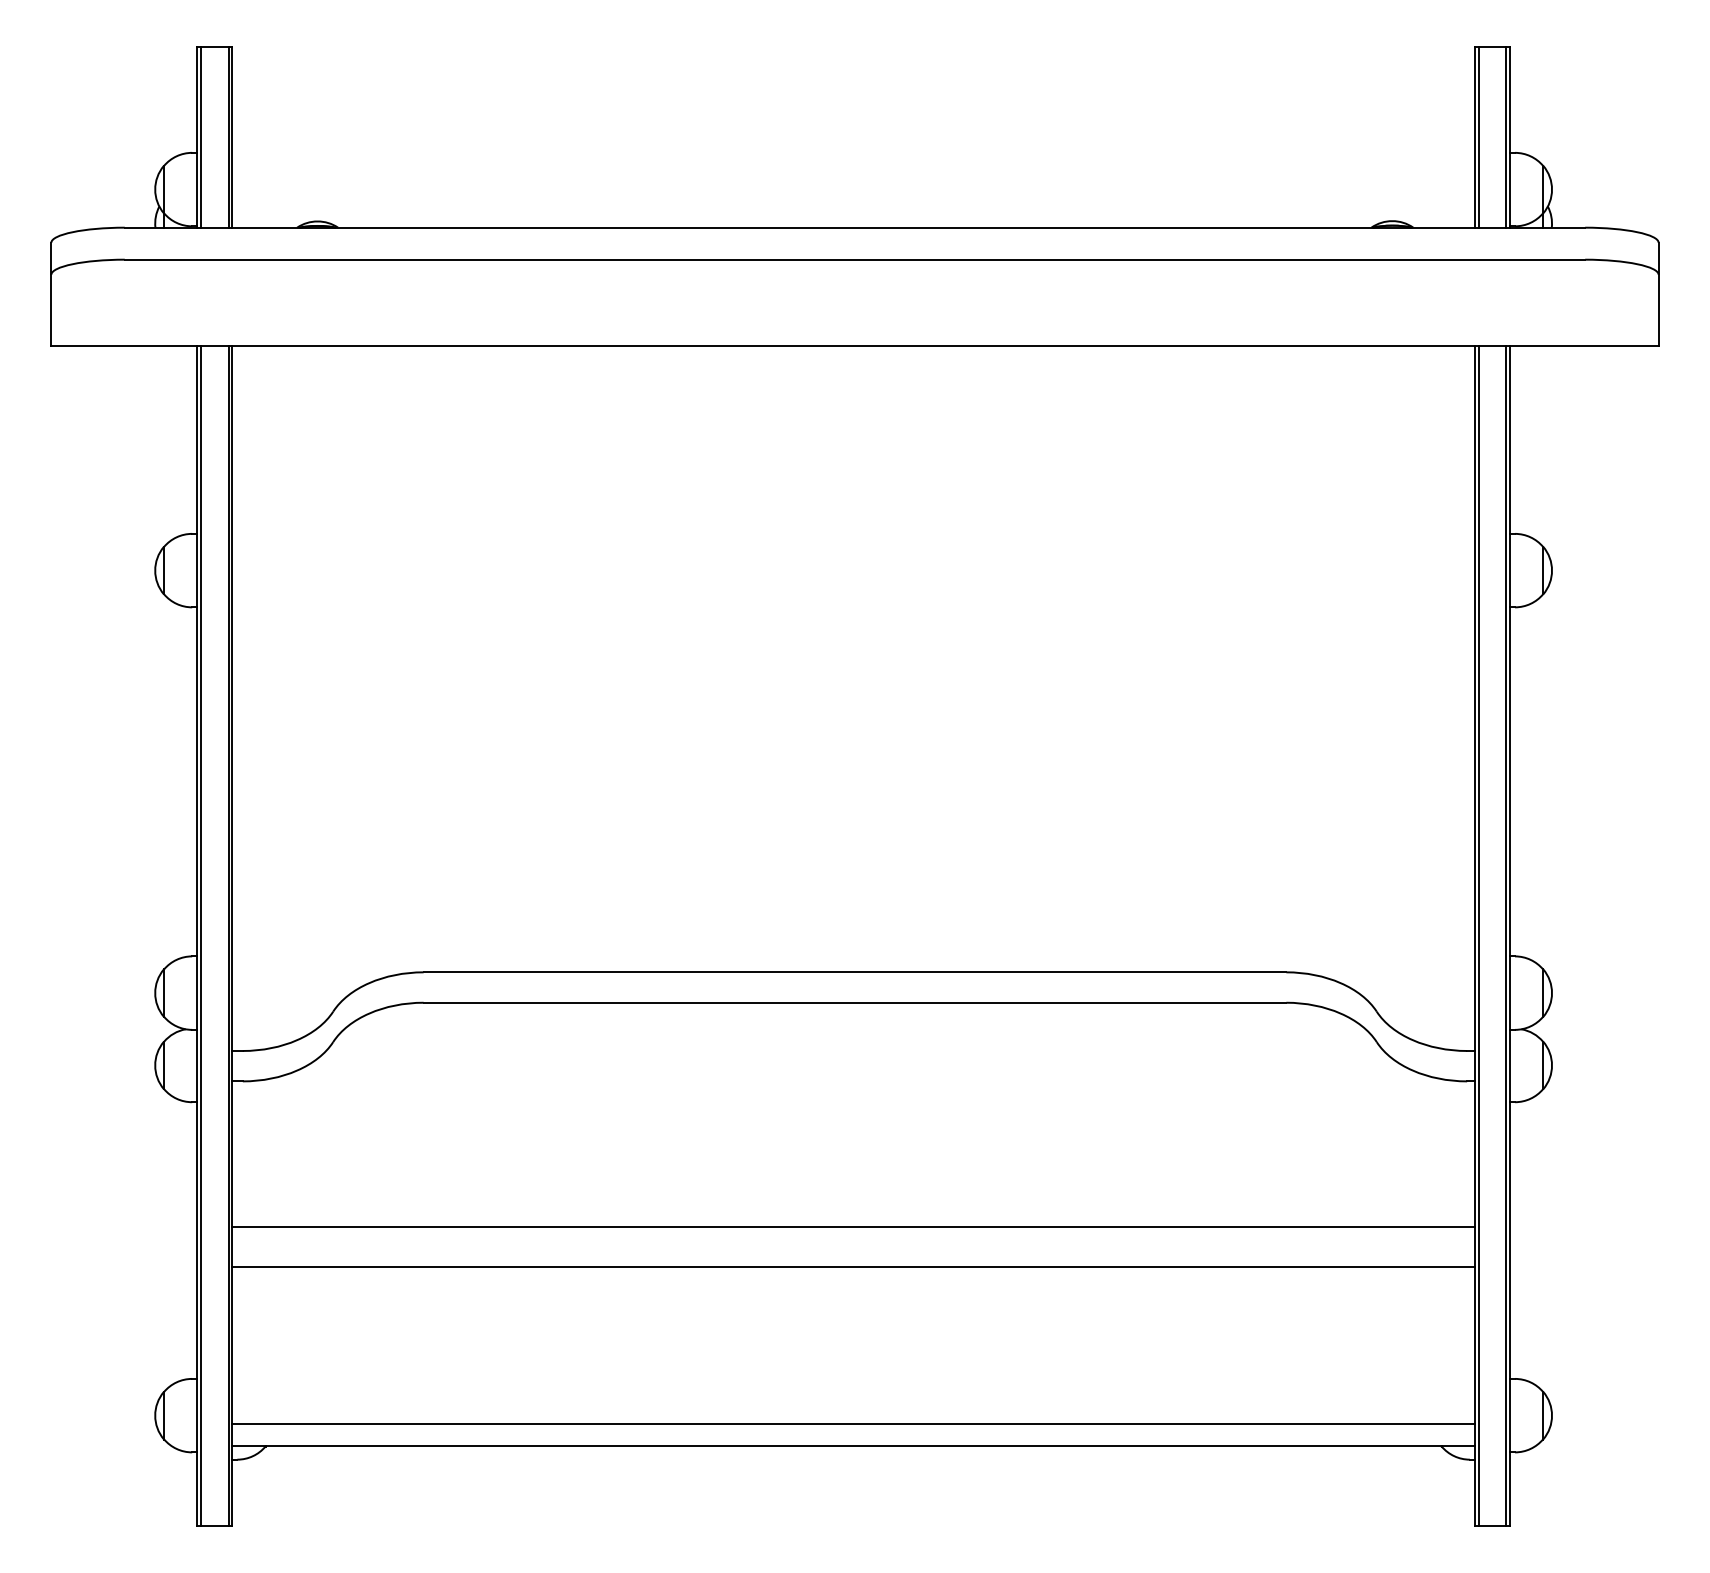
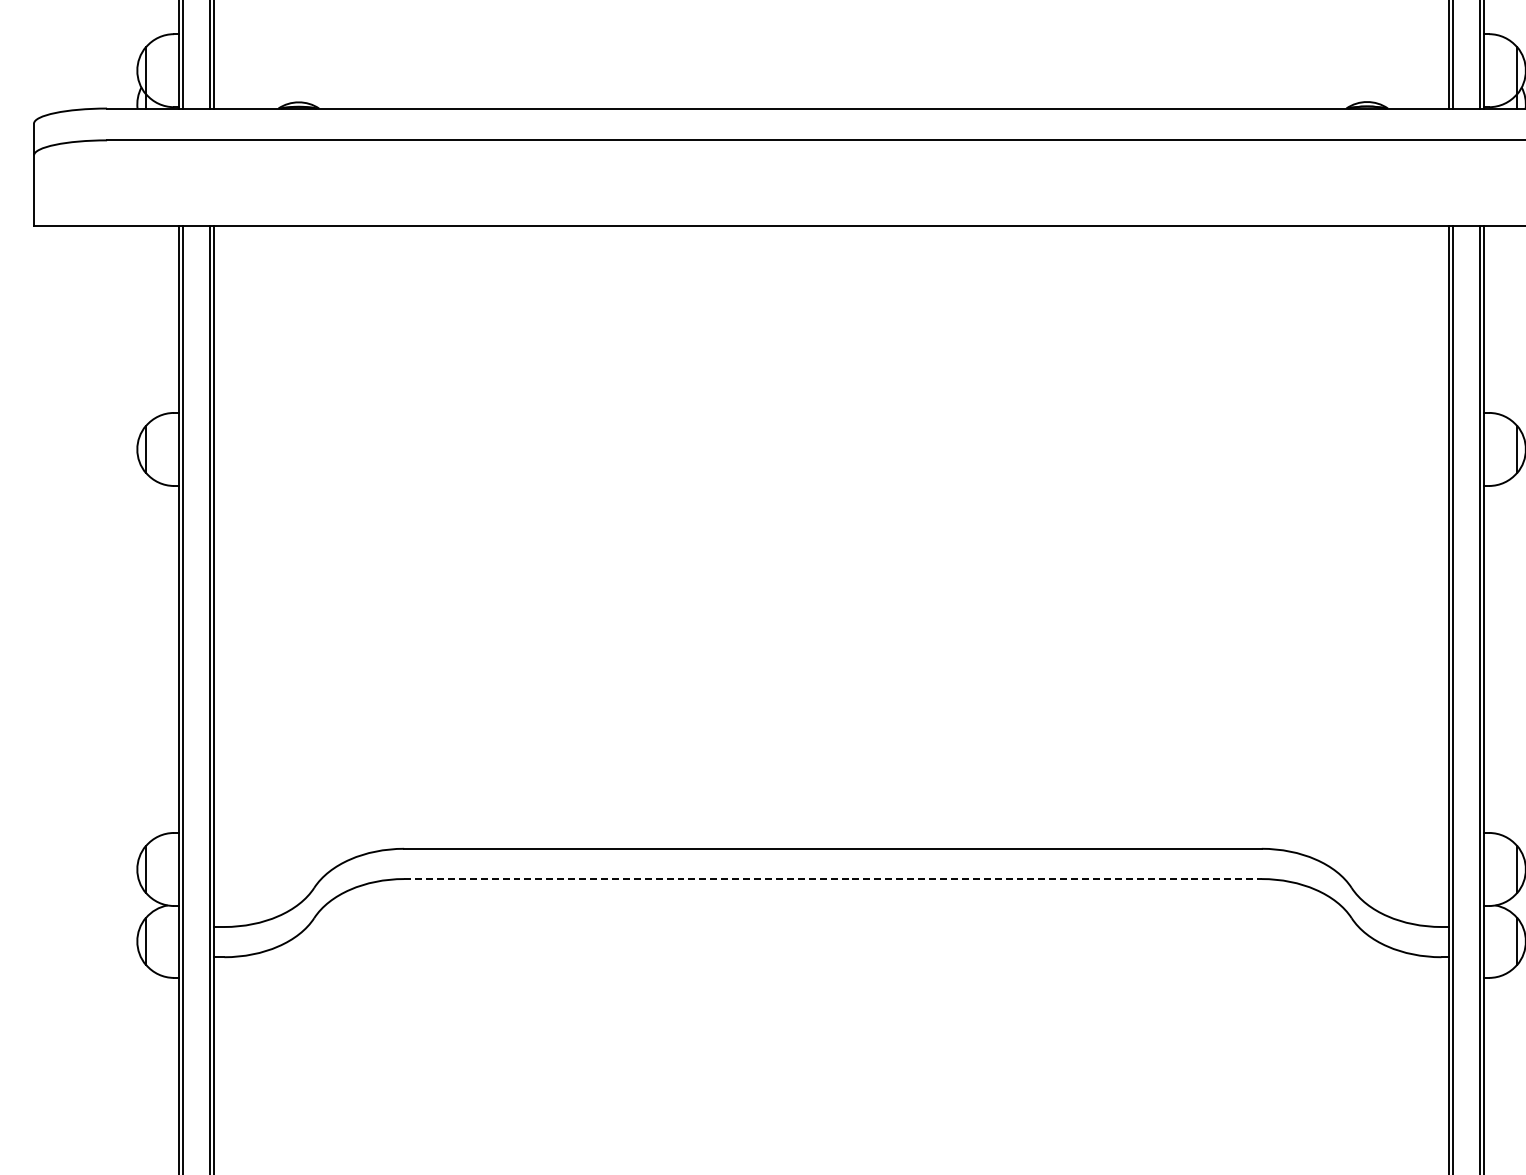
line: (855, 1002) -> (833, 878), solid -> dashed
line: (853, 1226) -> (831, 1101), removed
line: (853, 1266) -> (831, 1141), removed

